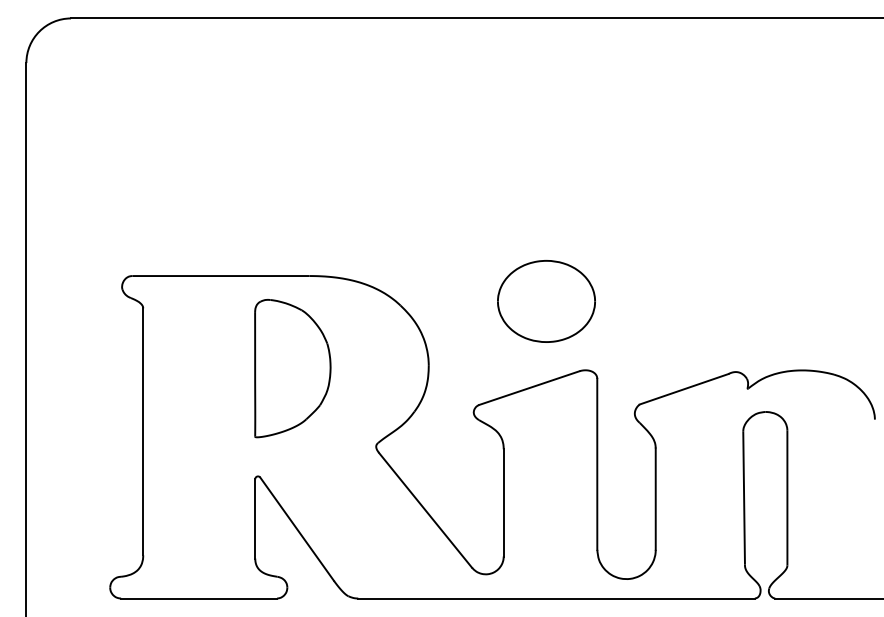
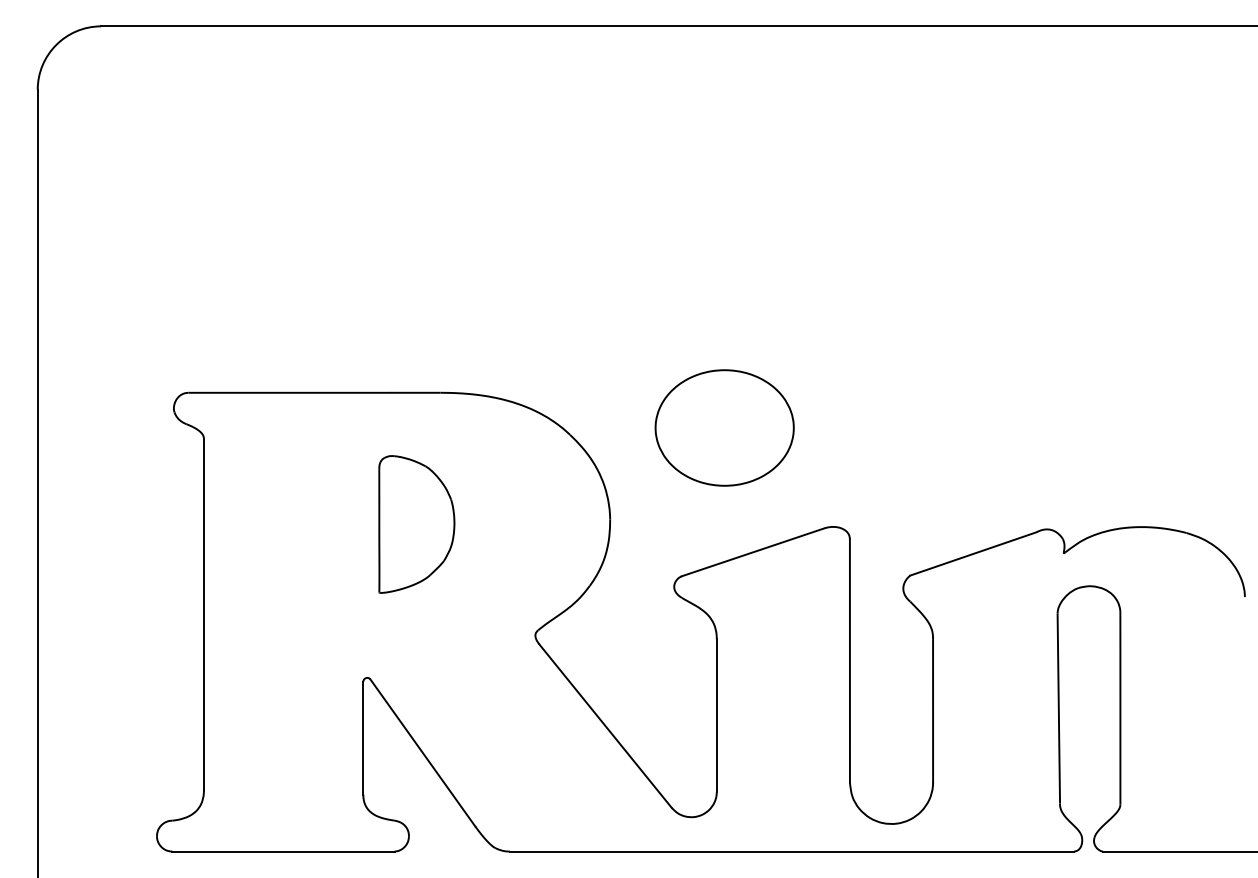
part: (546, 301) -> (724, 427), moved
part: (292, 368) -> (416, 524), size x0.7

